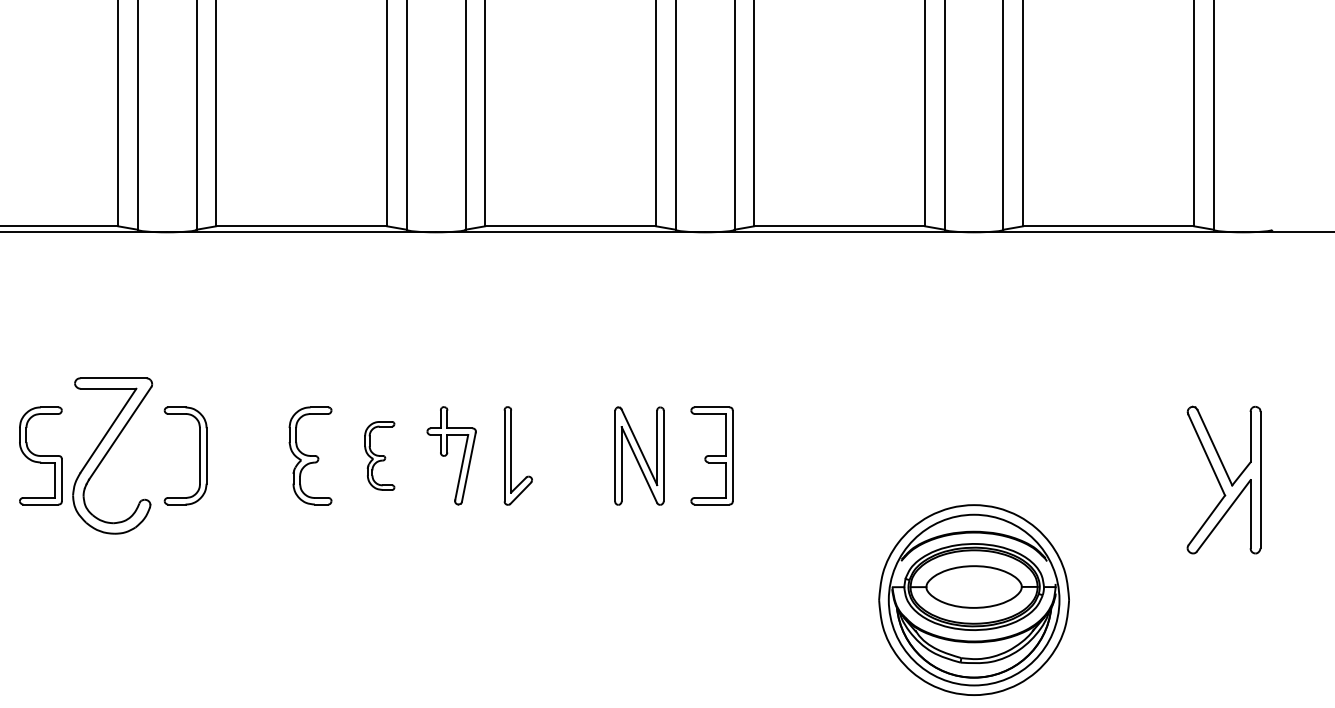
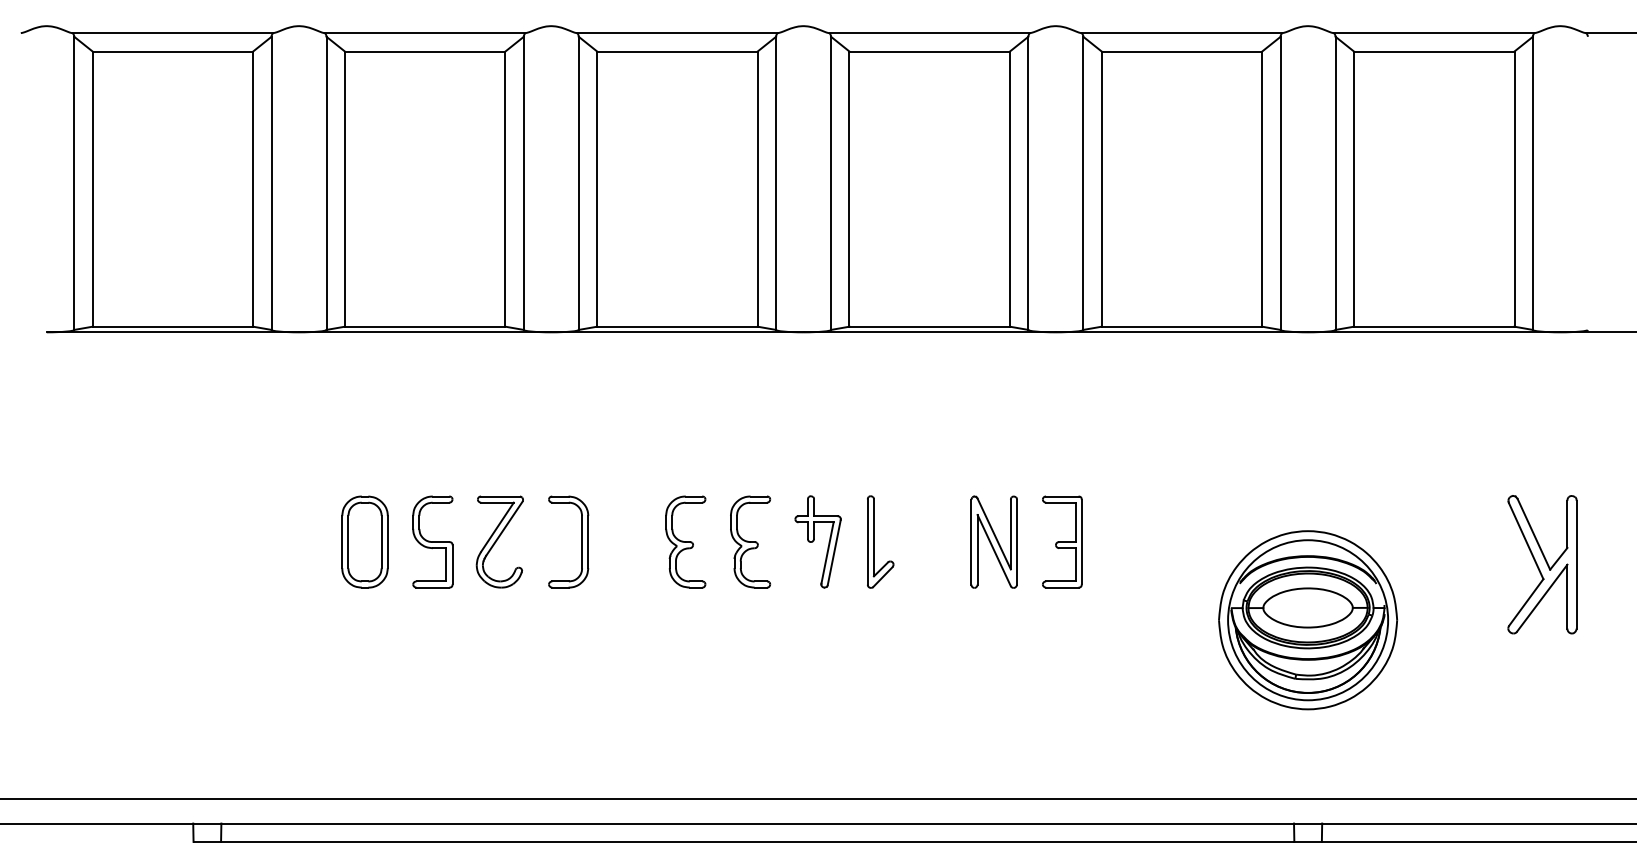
part: (111, 455) -> (499, 541), size x0.62
part: (379, 455) -> (750, 541), size x1.43
part: (974, 600) -> (1308, 620), moved

